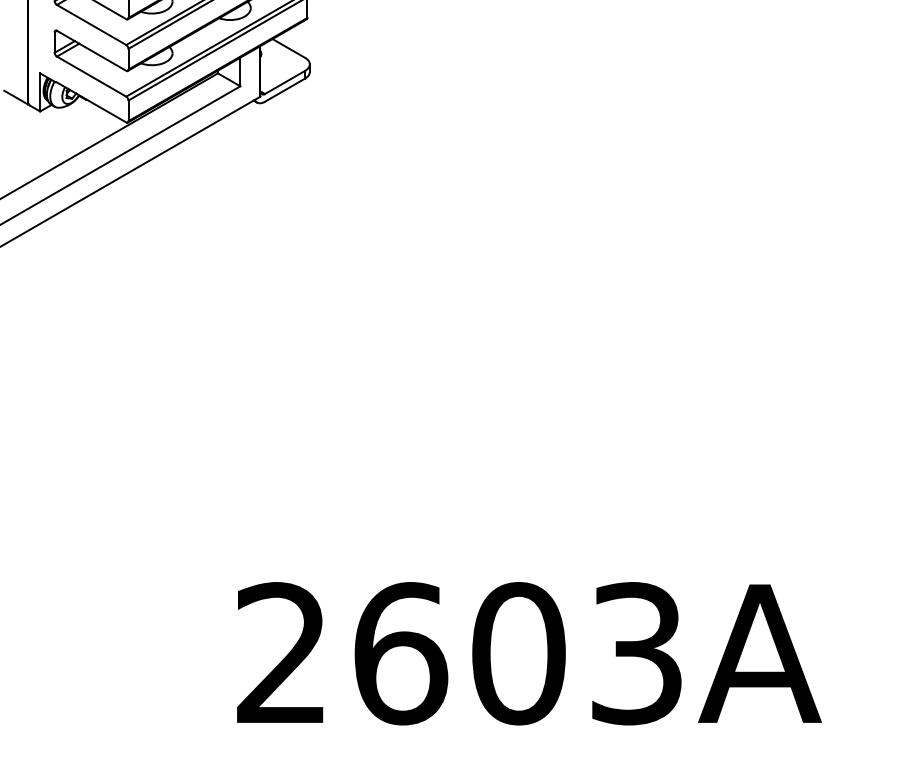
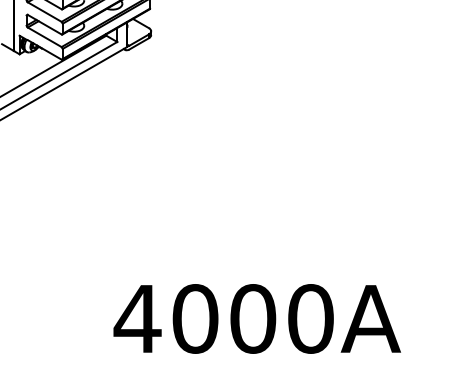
text: (457, 652) -> (223, 318), 2603A -> 4000A

